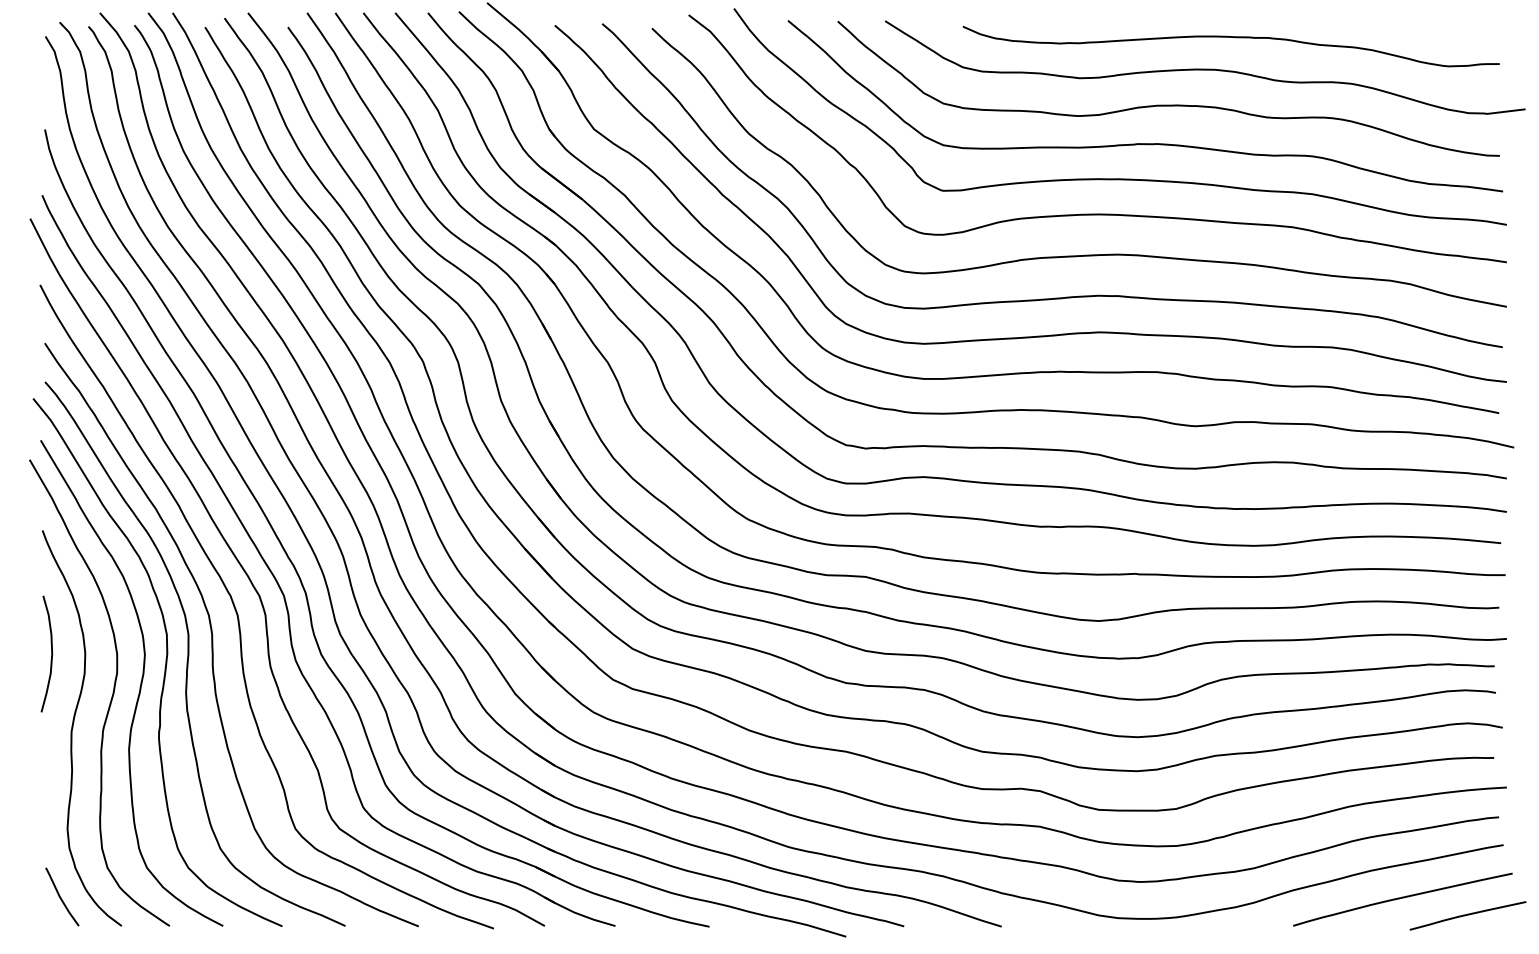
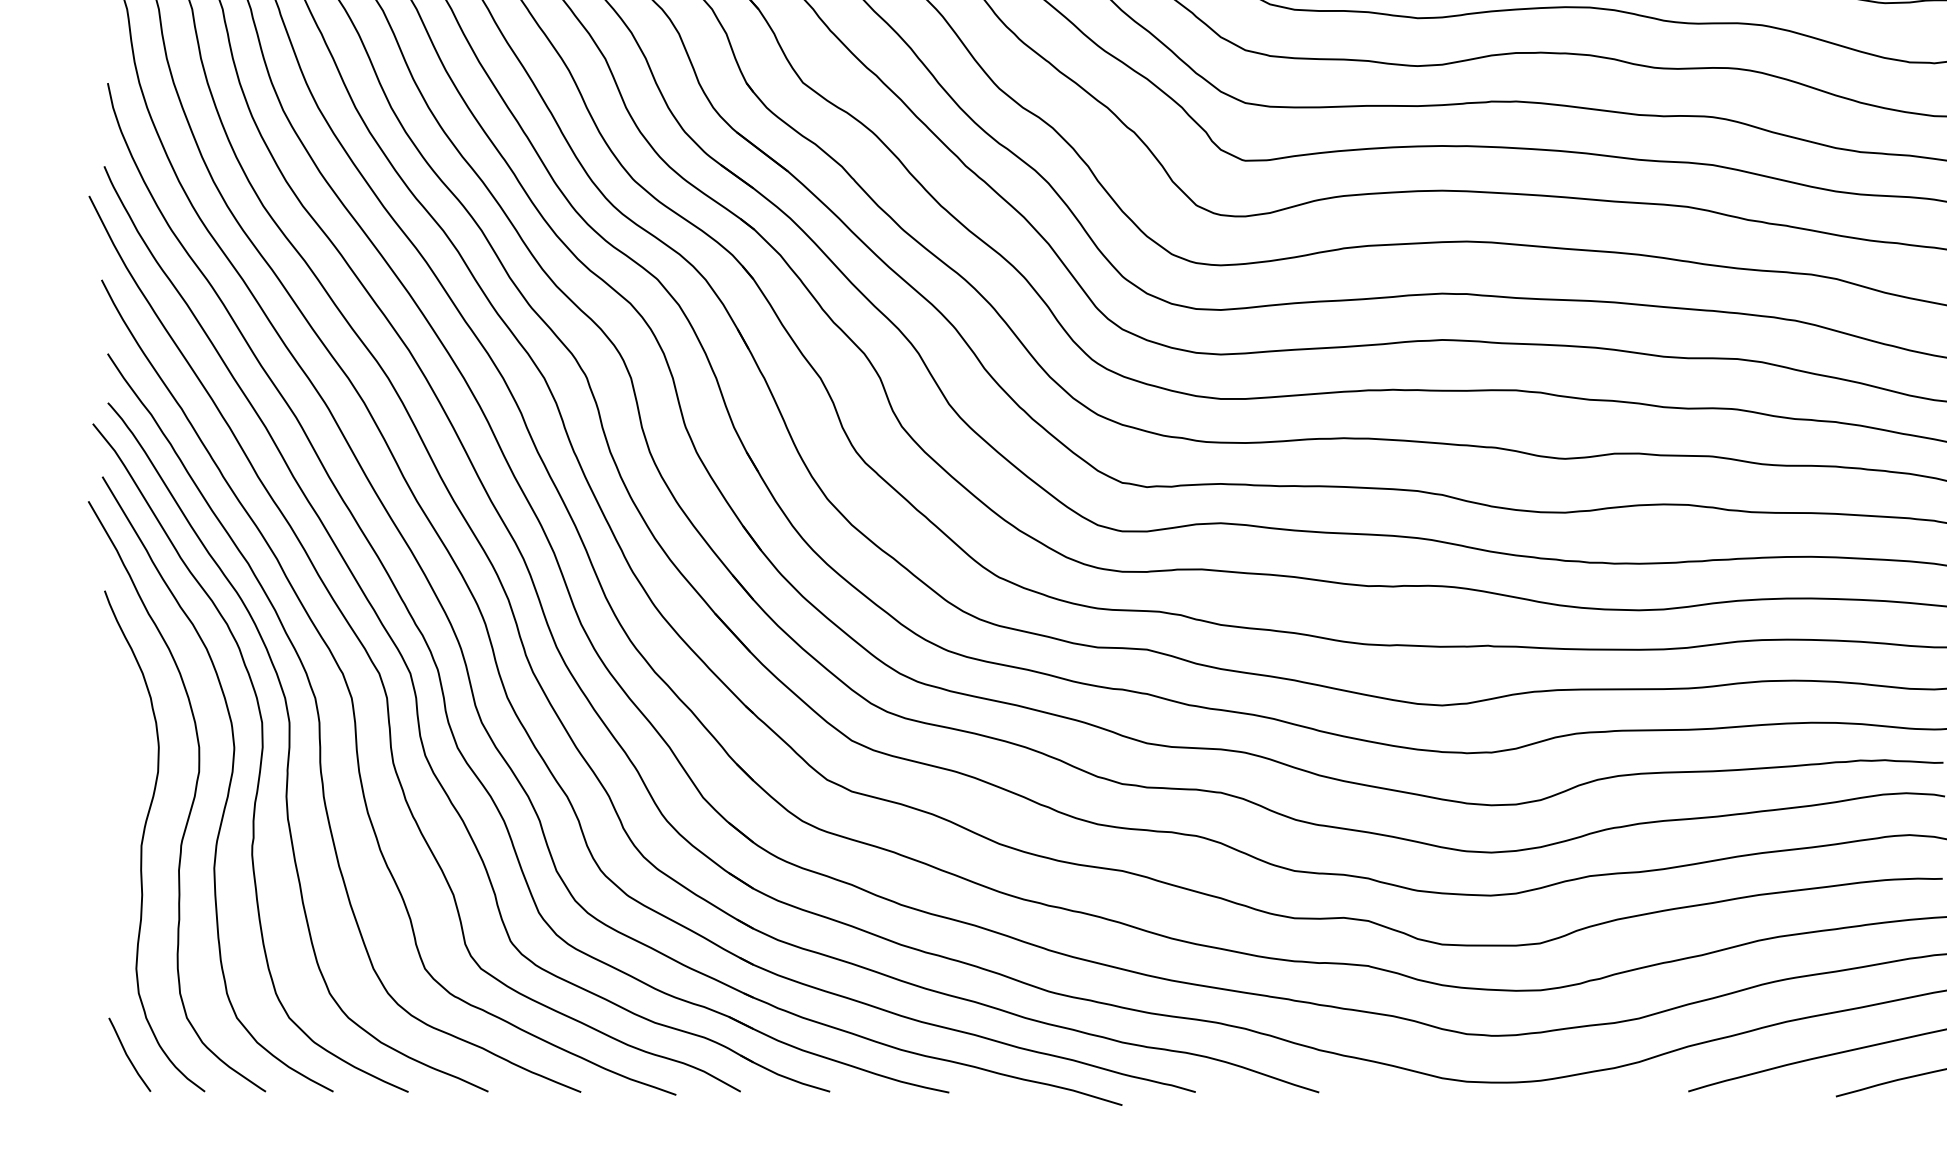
curve: (51, 653) -> (116, 746), removed

